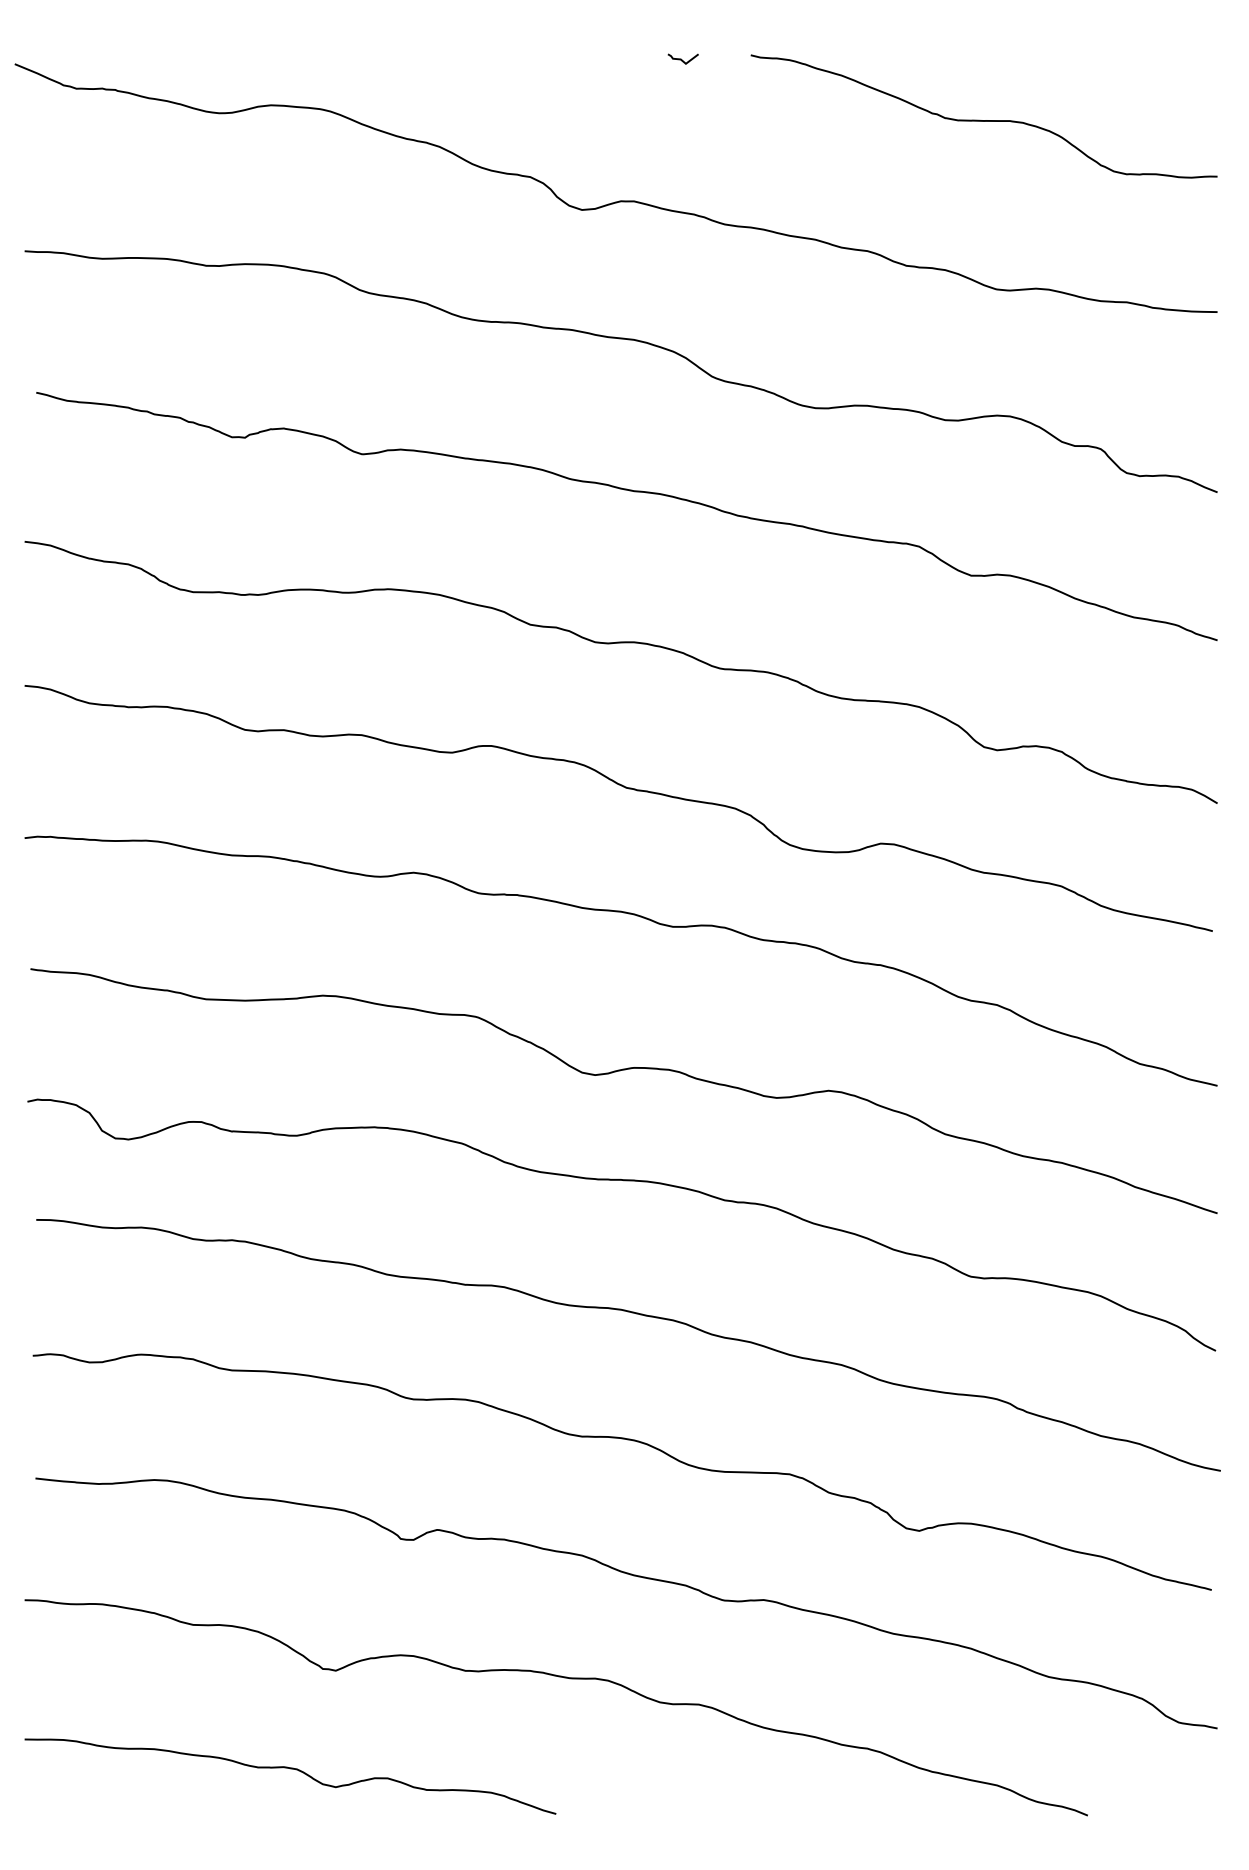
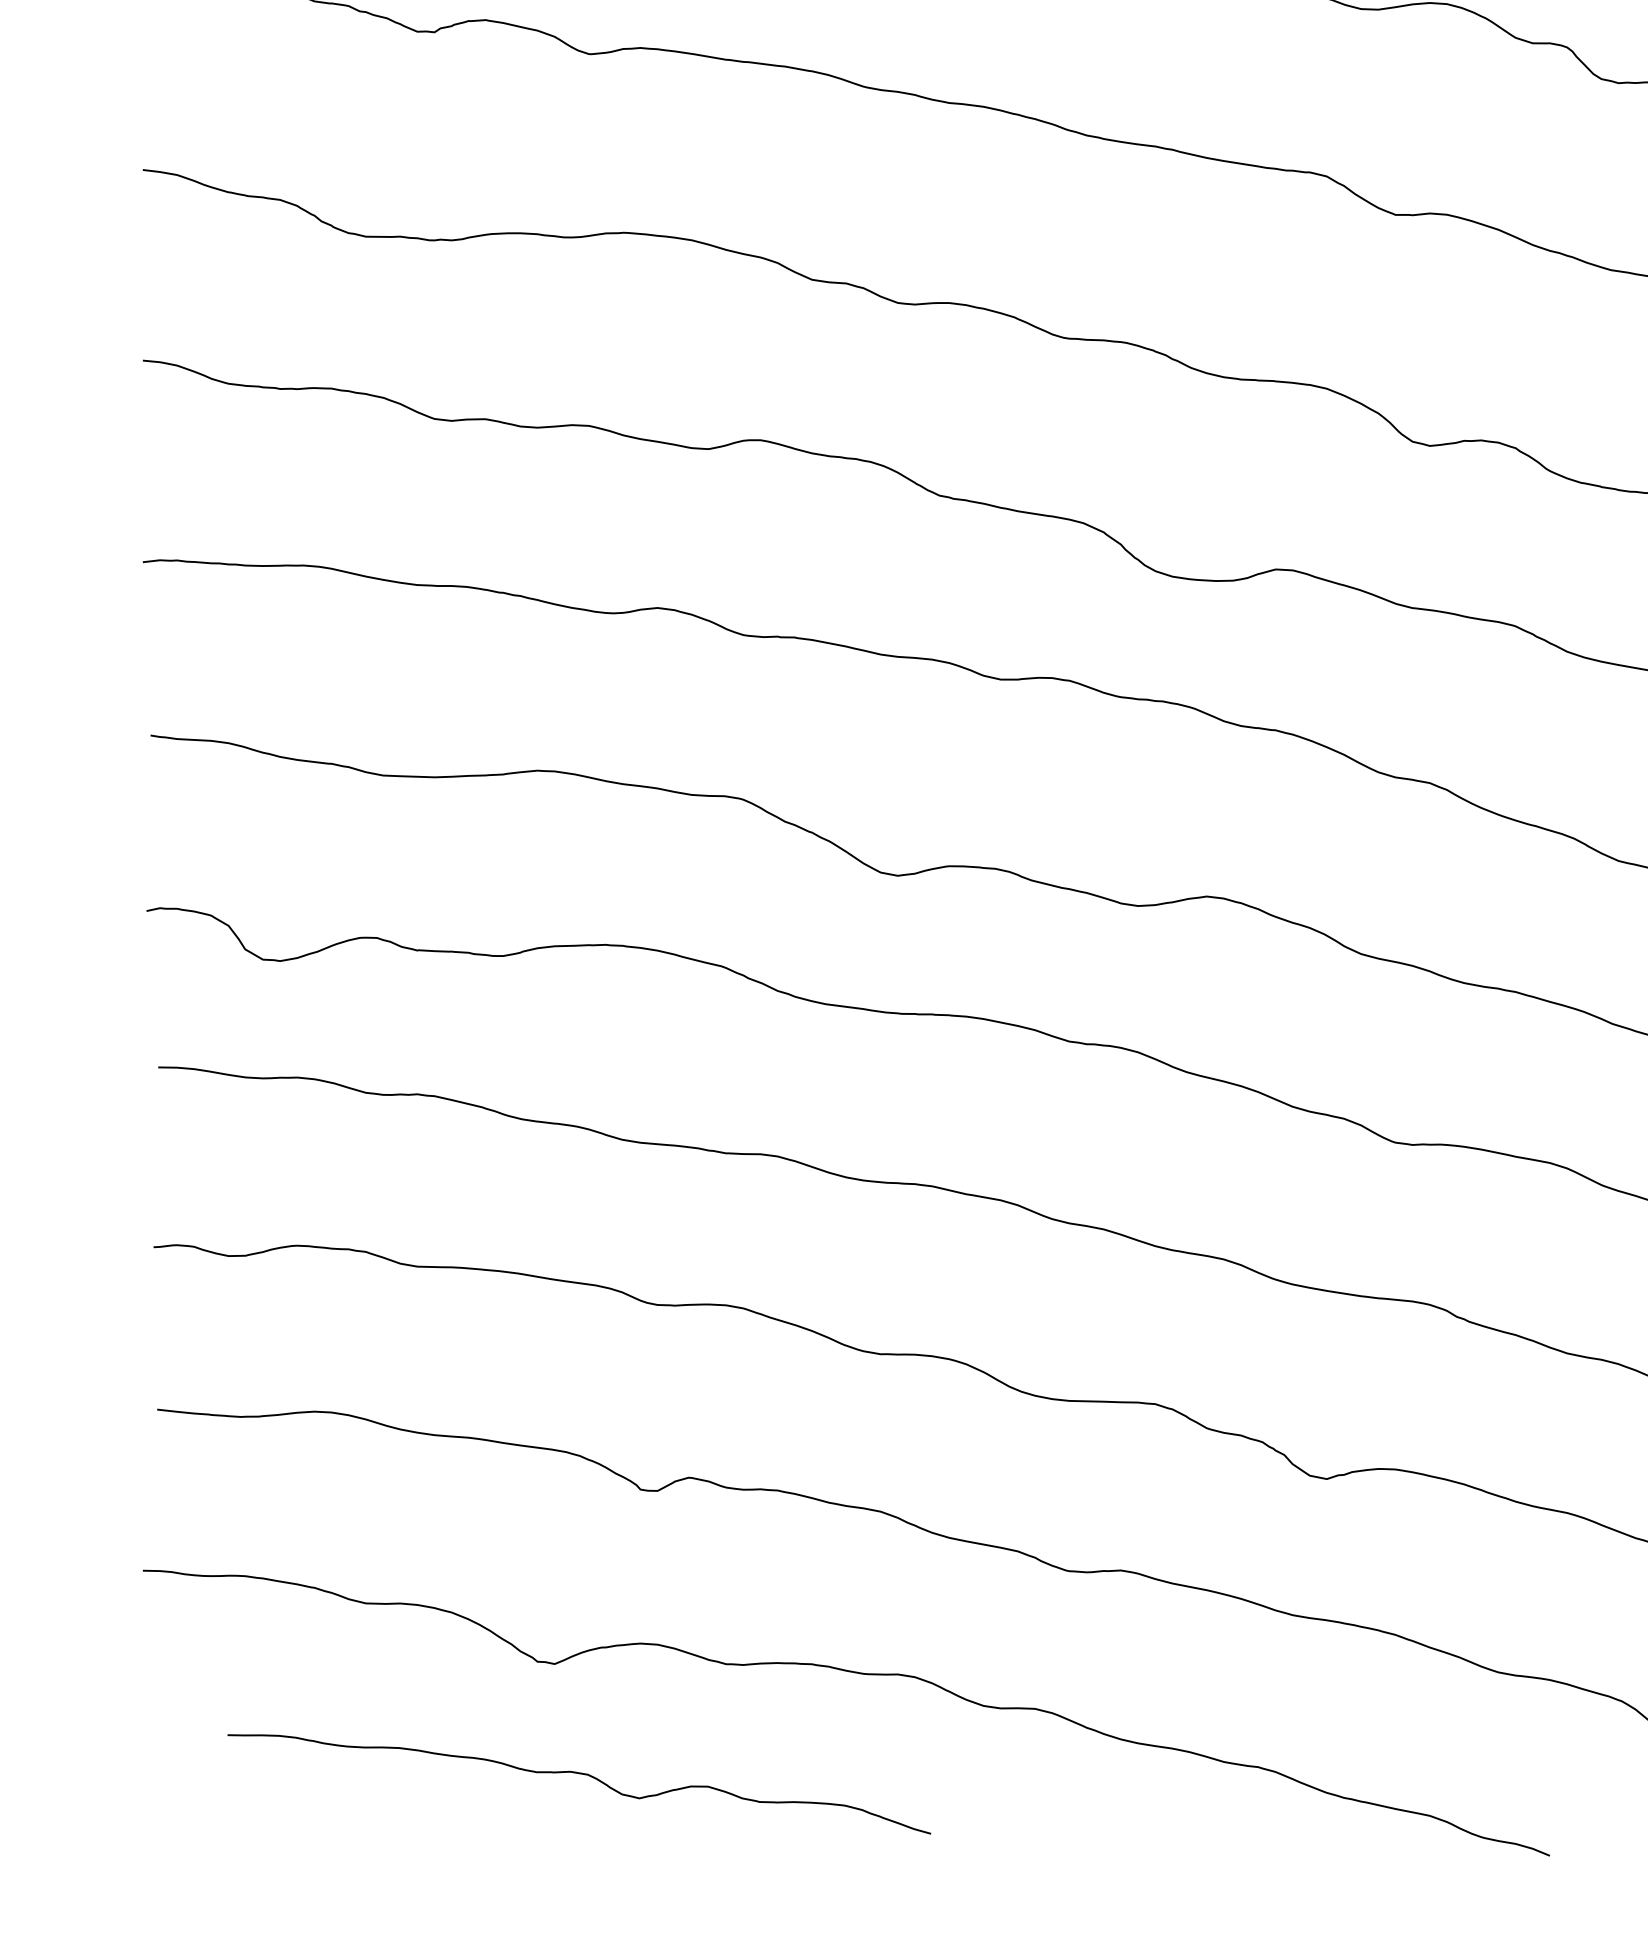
curve: (290, 1769) -> (579, 1774), moved

